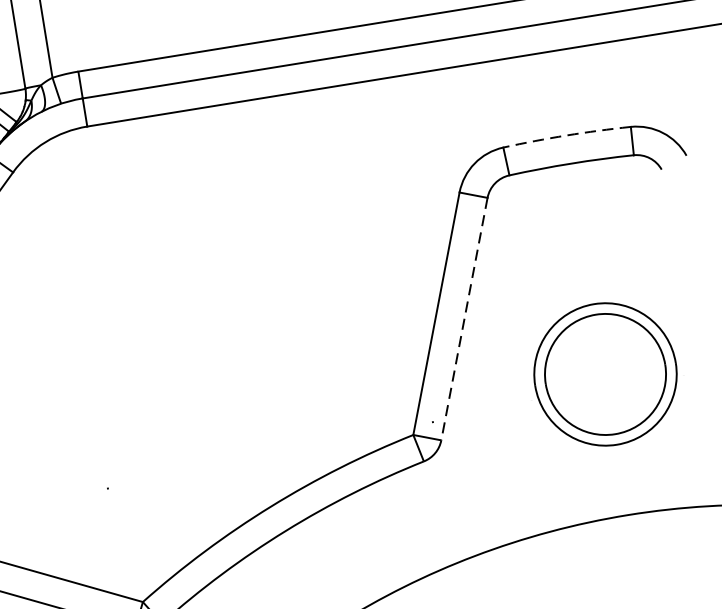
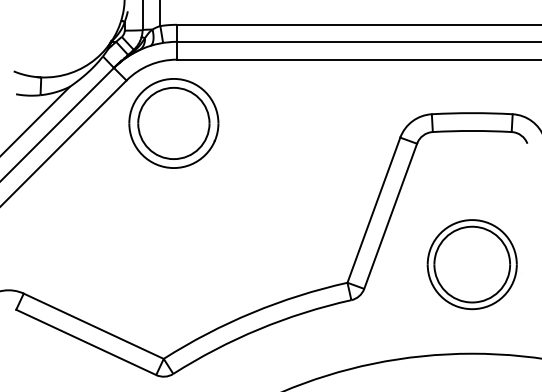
arc: (567, 135) -> (472, 113), dashed -> solid
part: (98, 228) -> (173, 123), added
line: (464, 319) -> (390, 216), dashed -> solid

